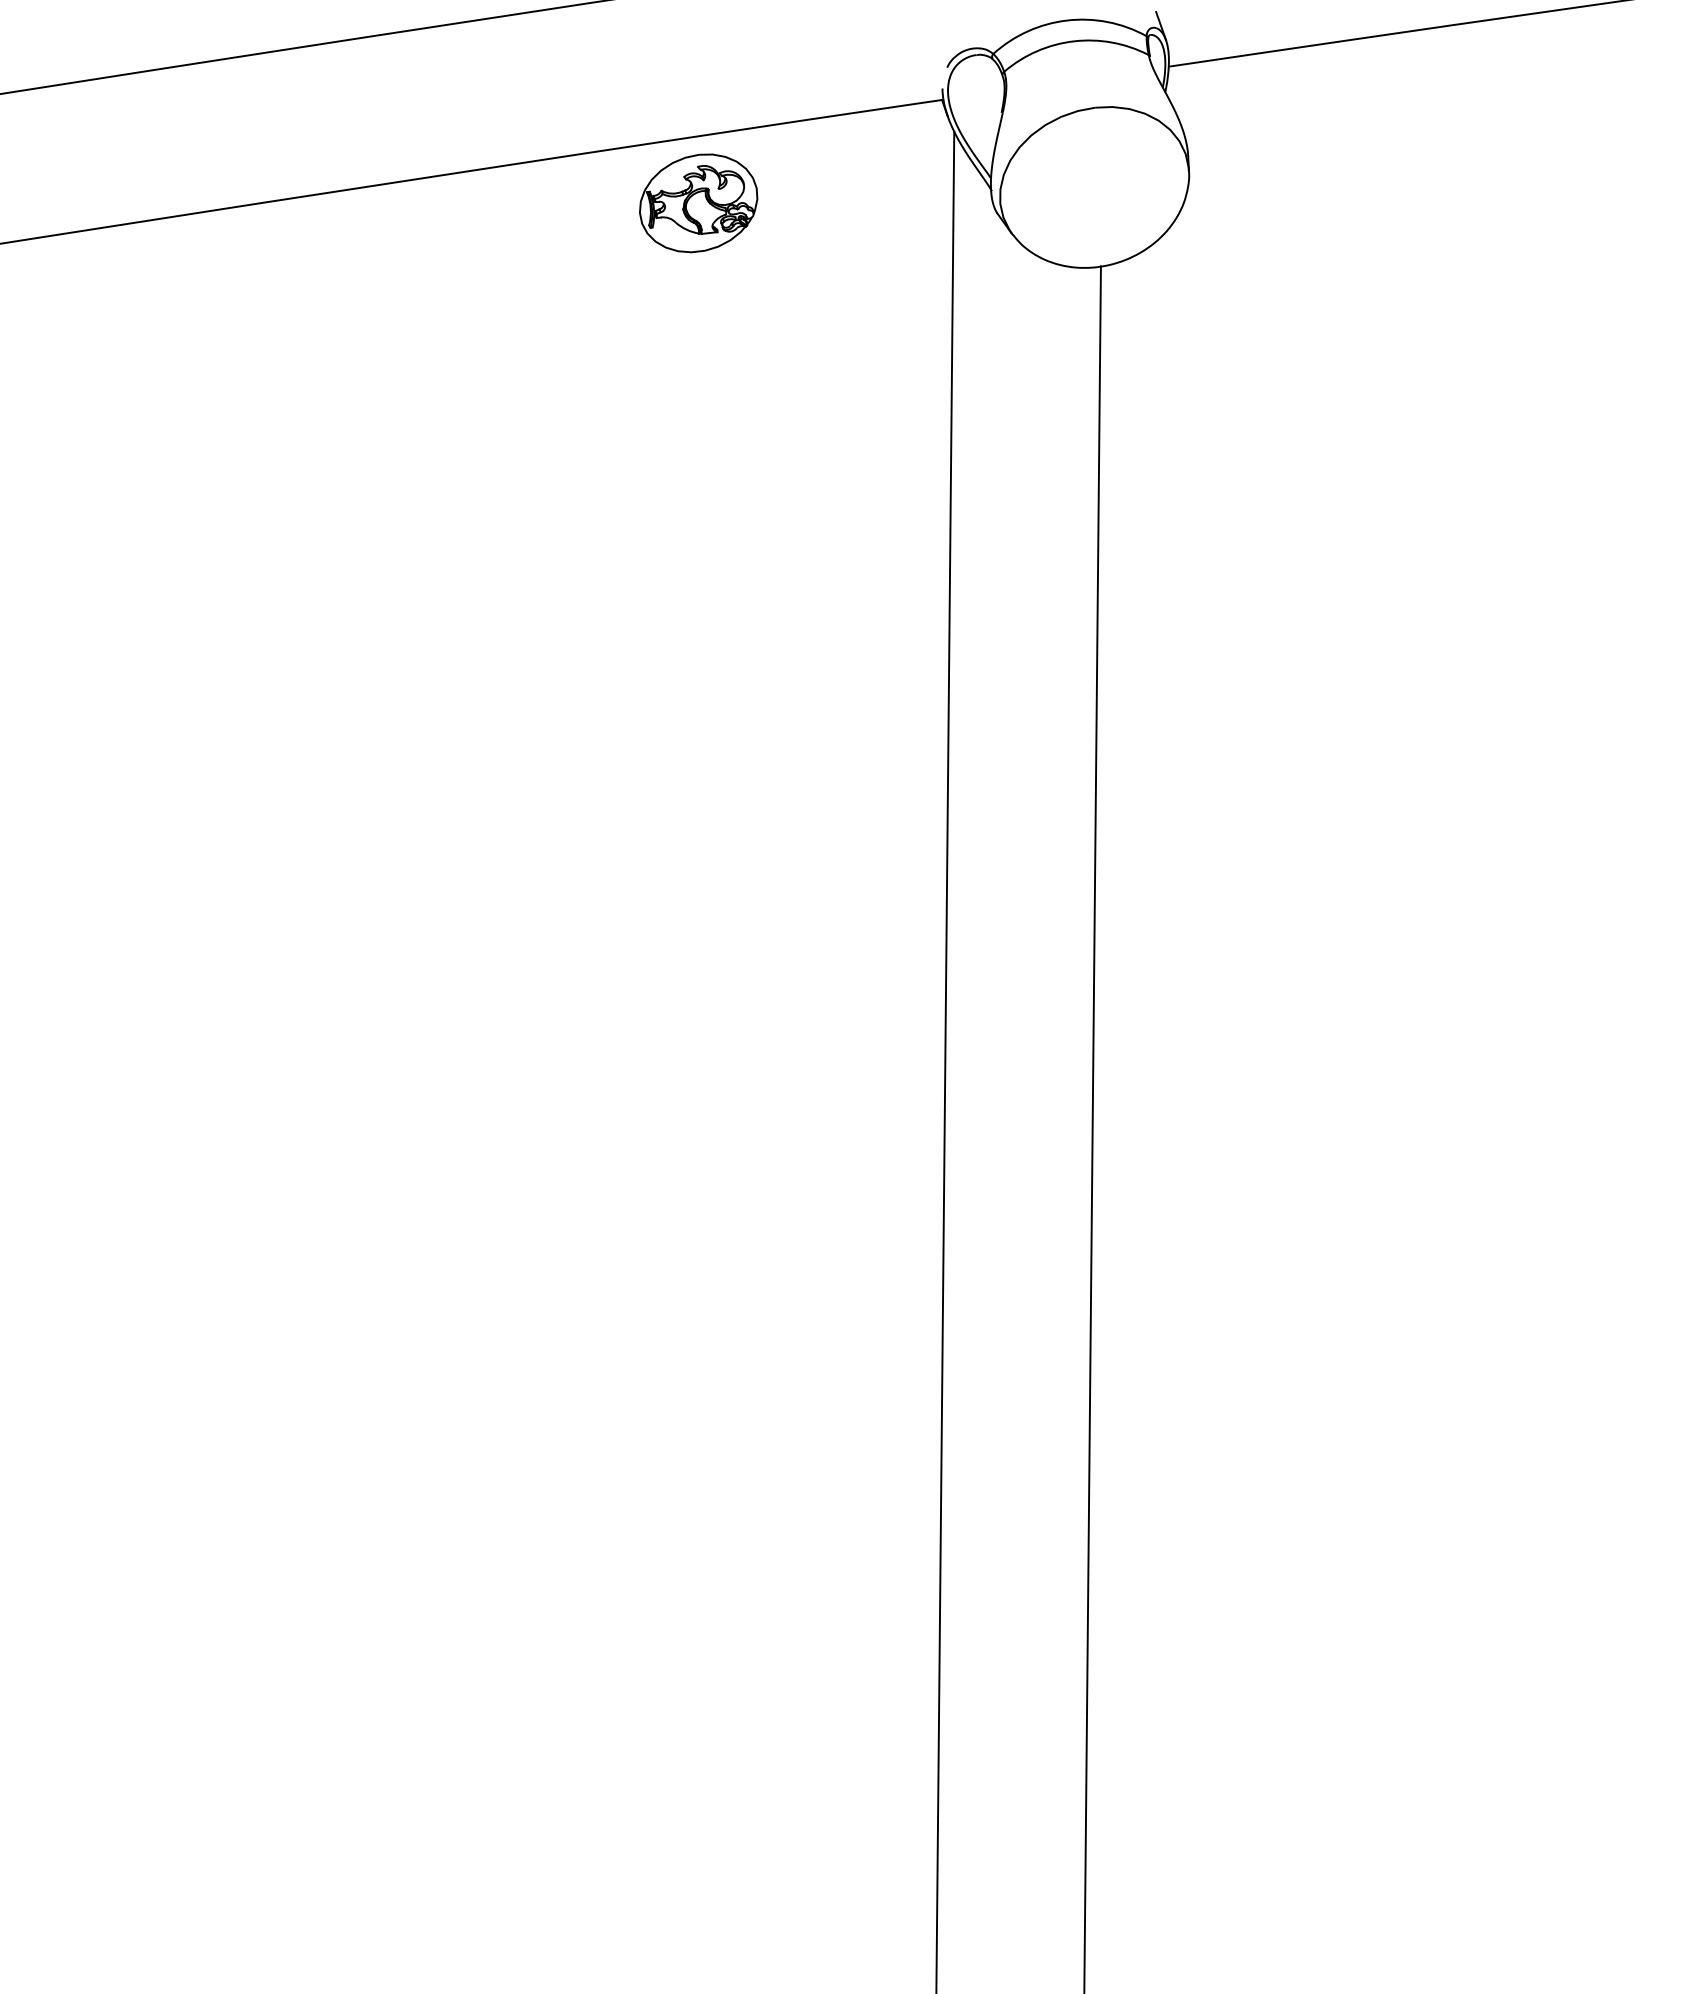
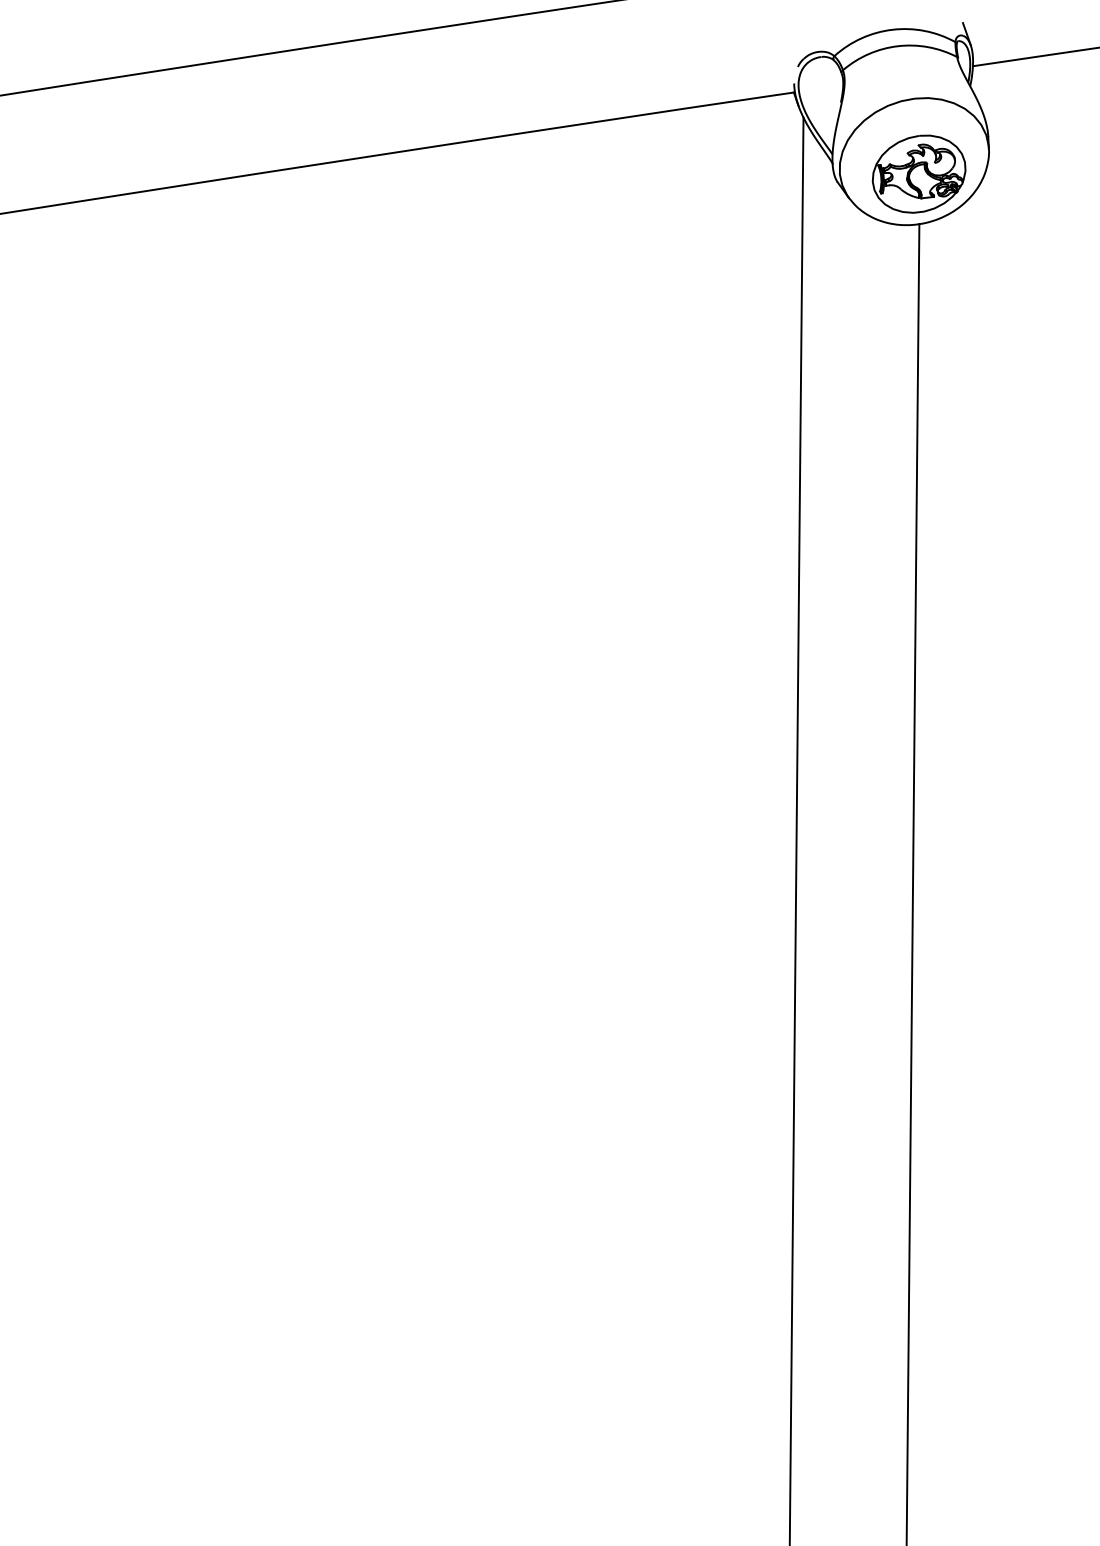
part: (698, 203) -> (919, 174), moved

